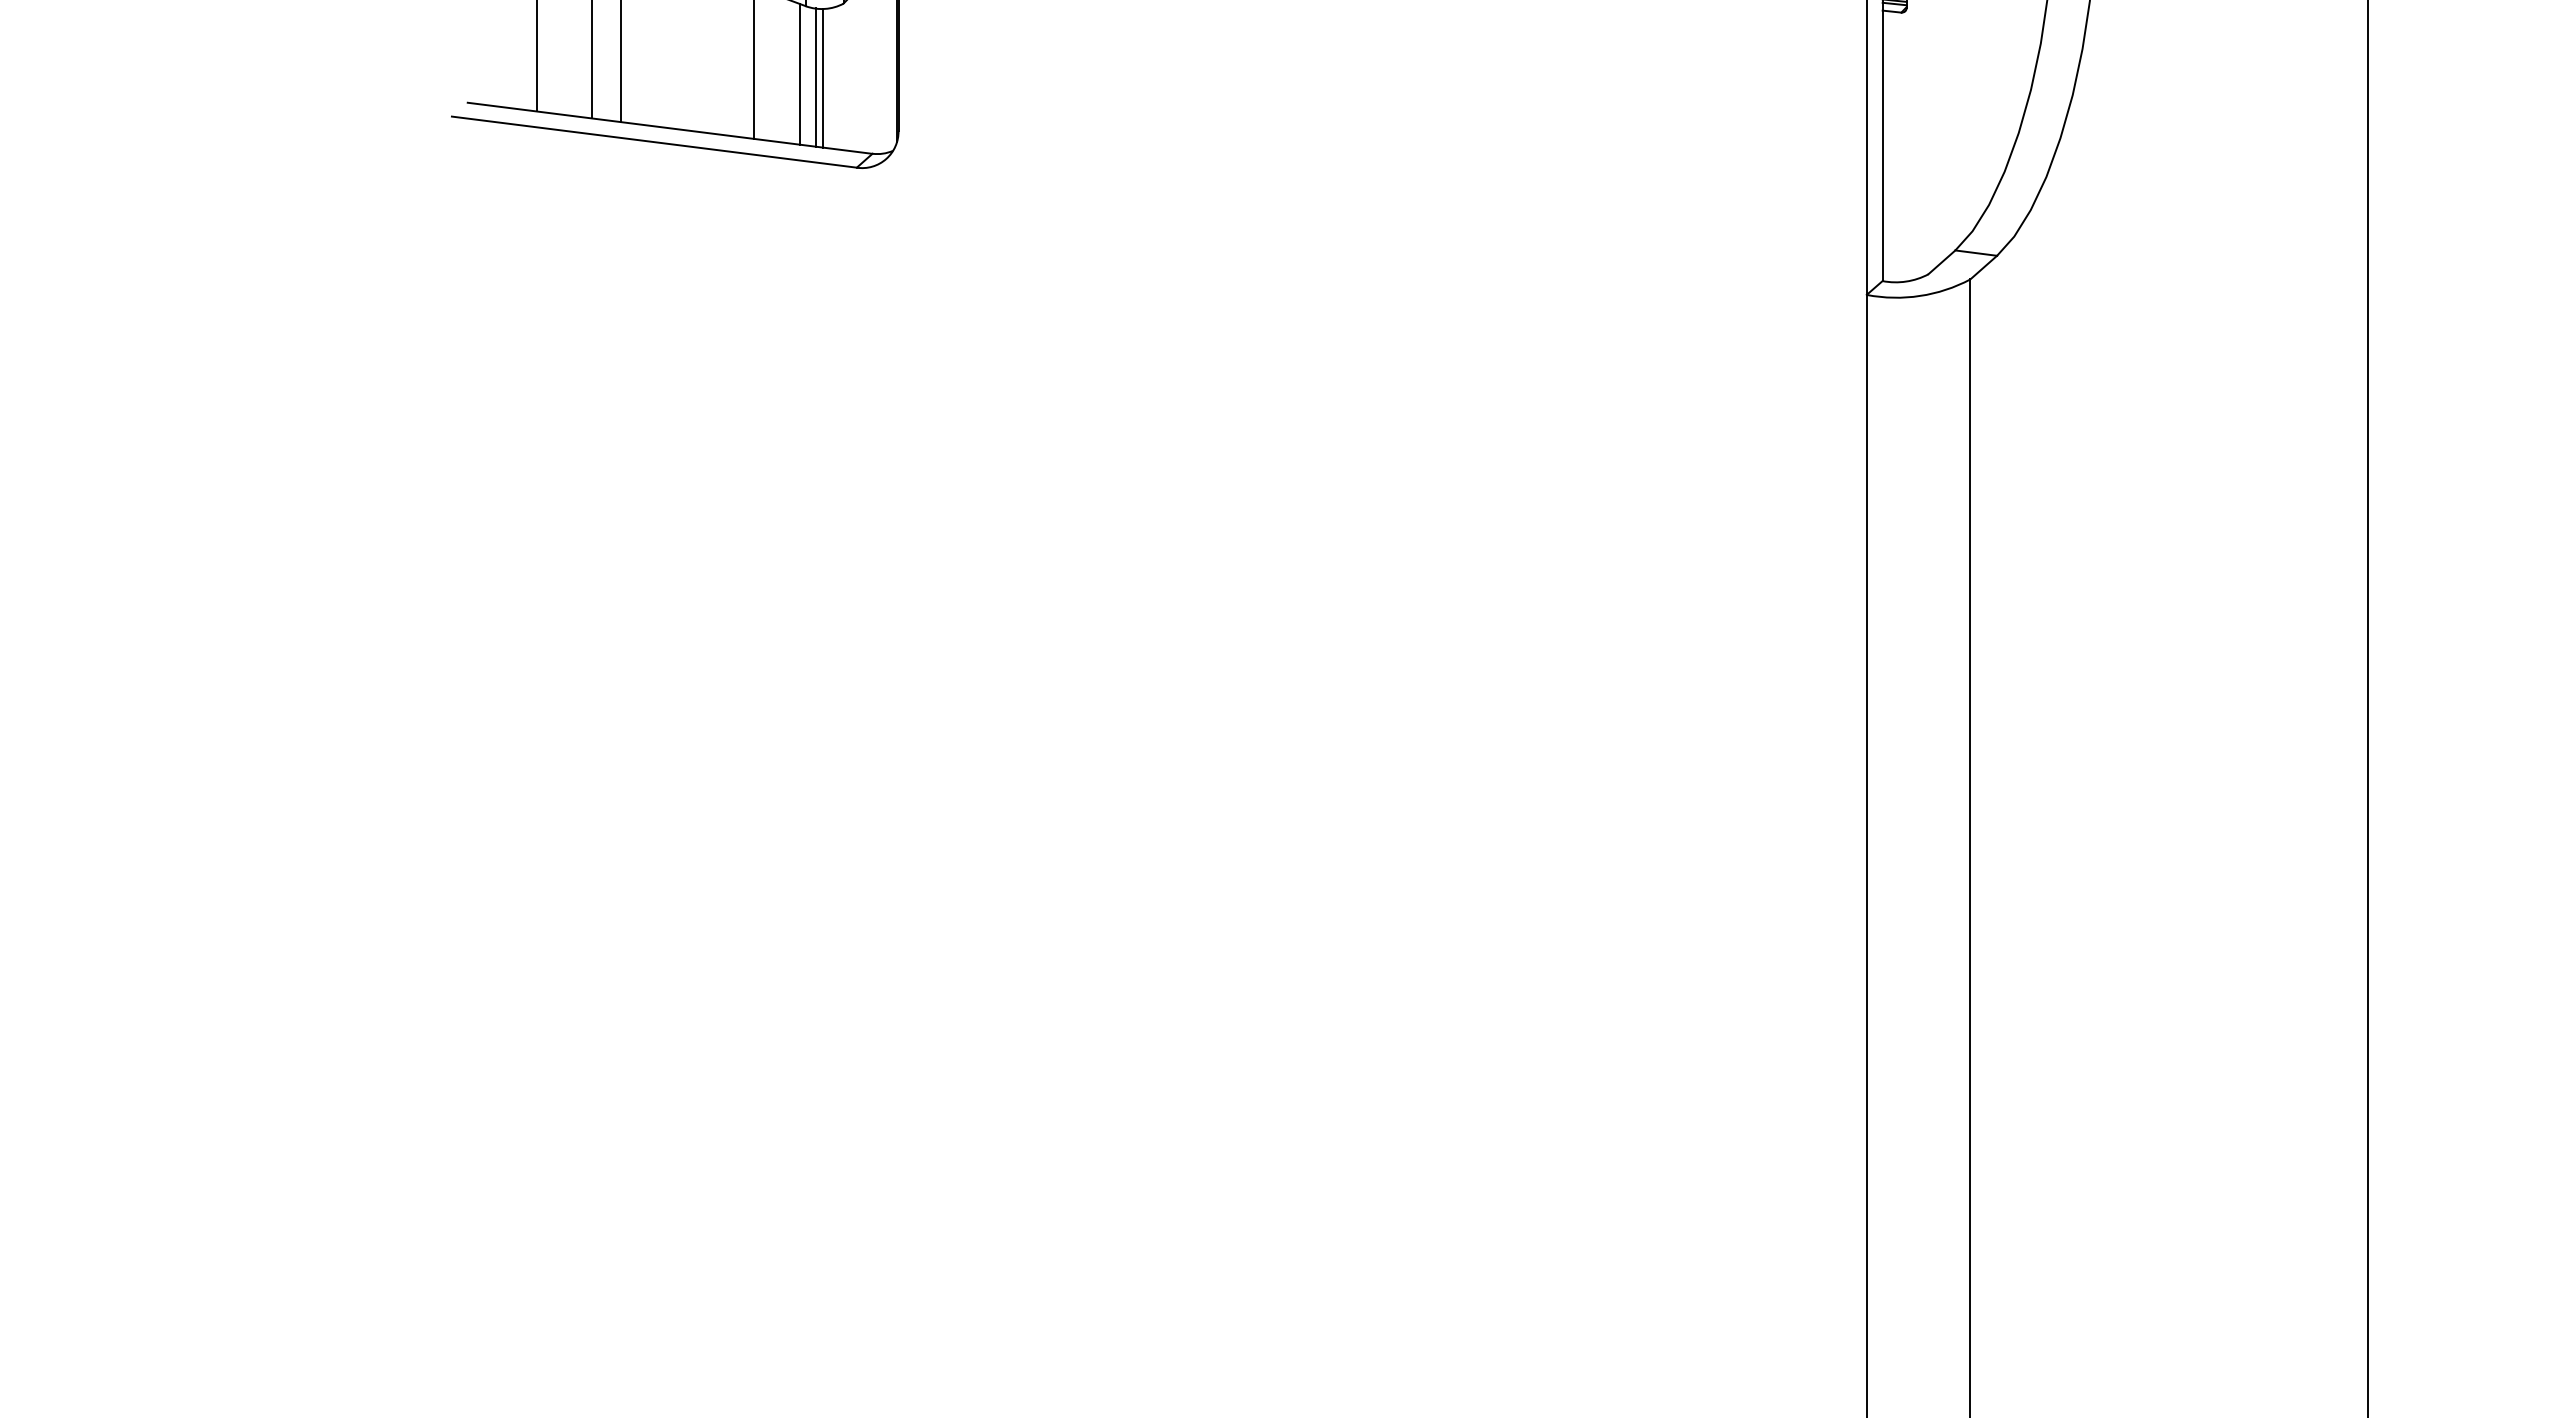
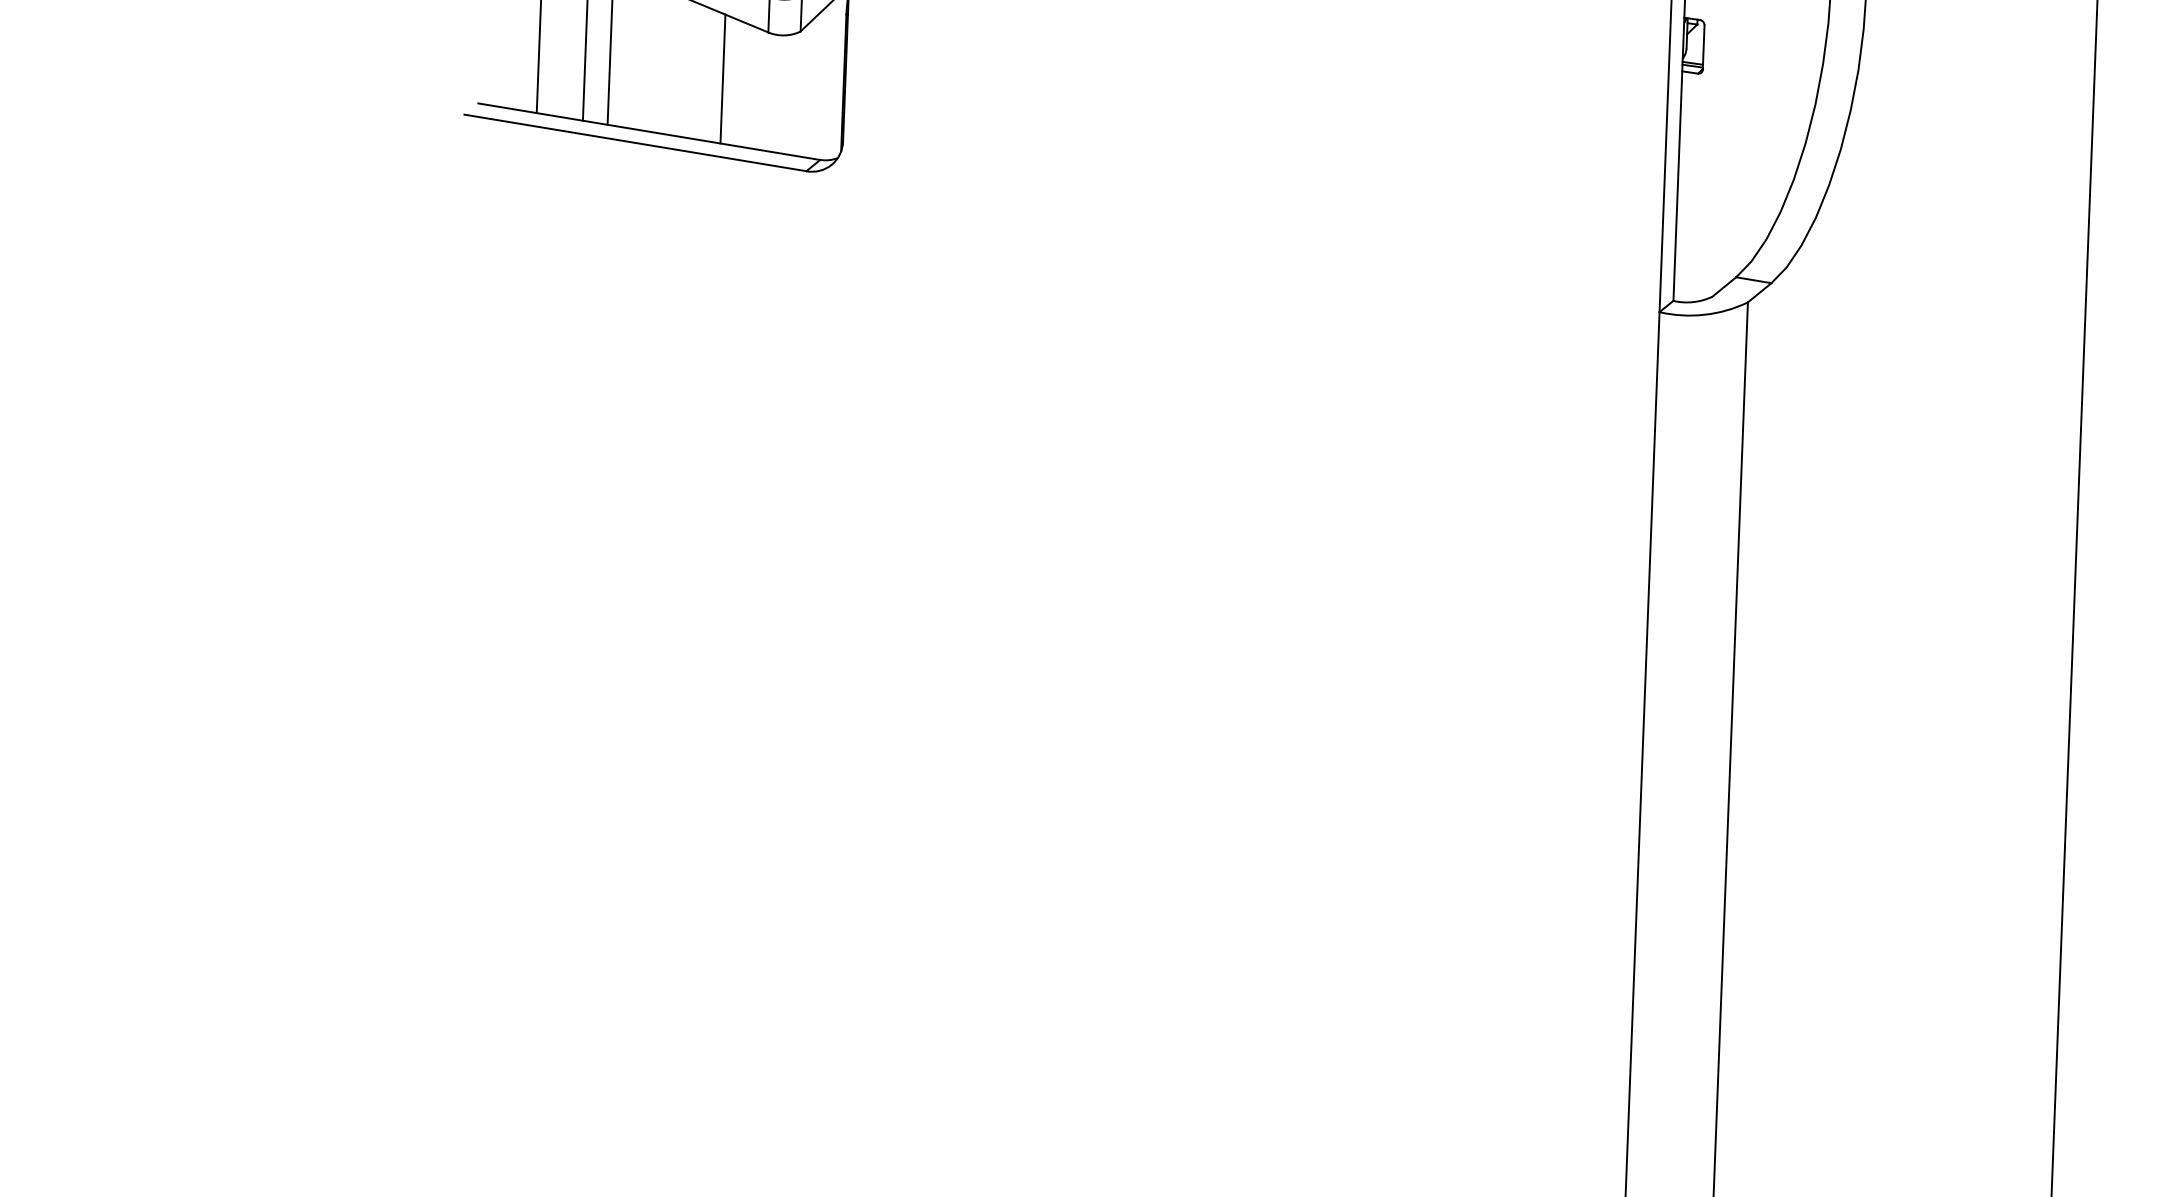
line: (800, 74) -> (761, 90), removed
line: (816, 77) -> (775, 93), removed
line: (823, 77) -> (781, 93), removed

